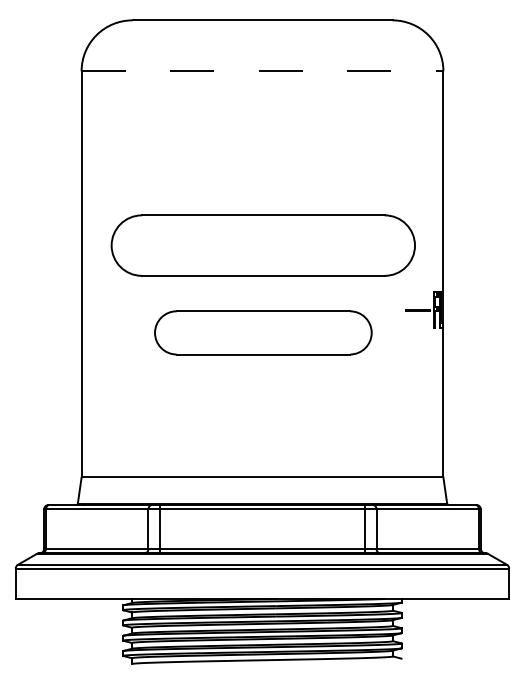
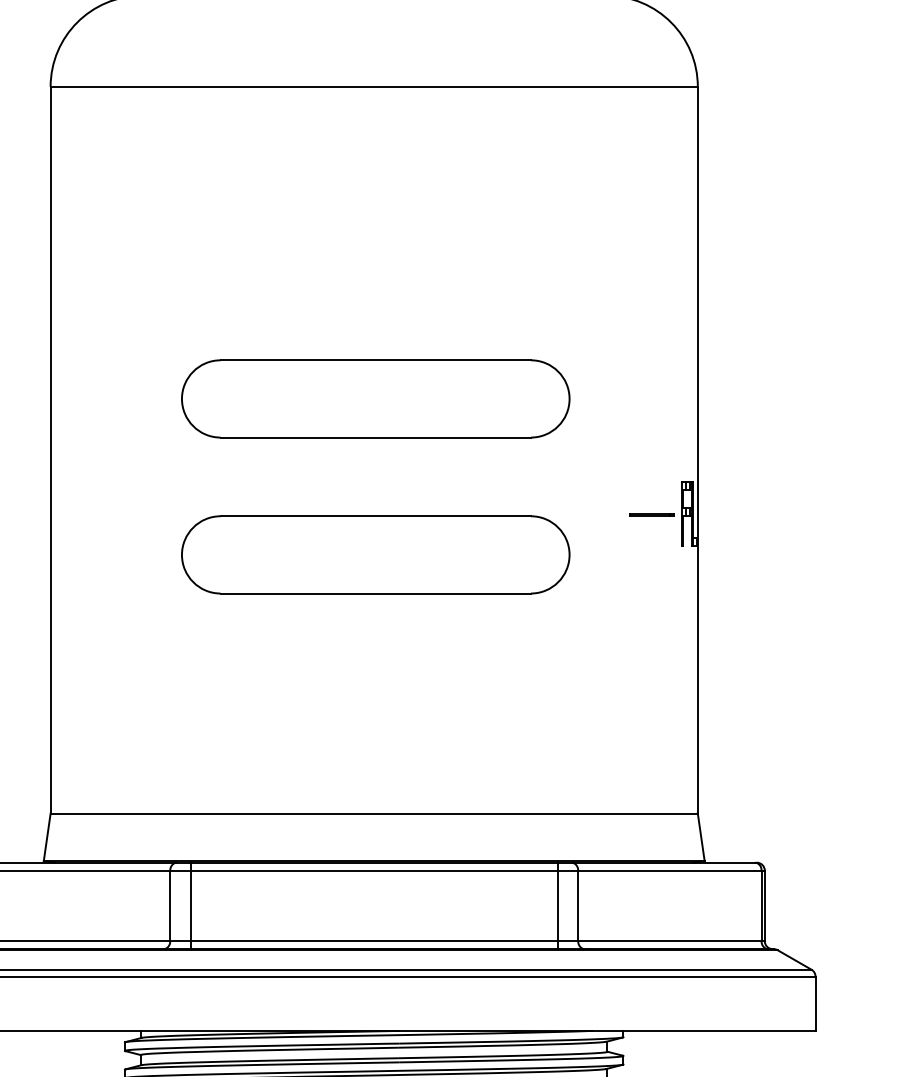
line: (262, 71) -> (374, 87), dashed -> solid
part: (263, 245) -> (375, 398), size x0.71

